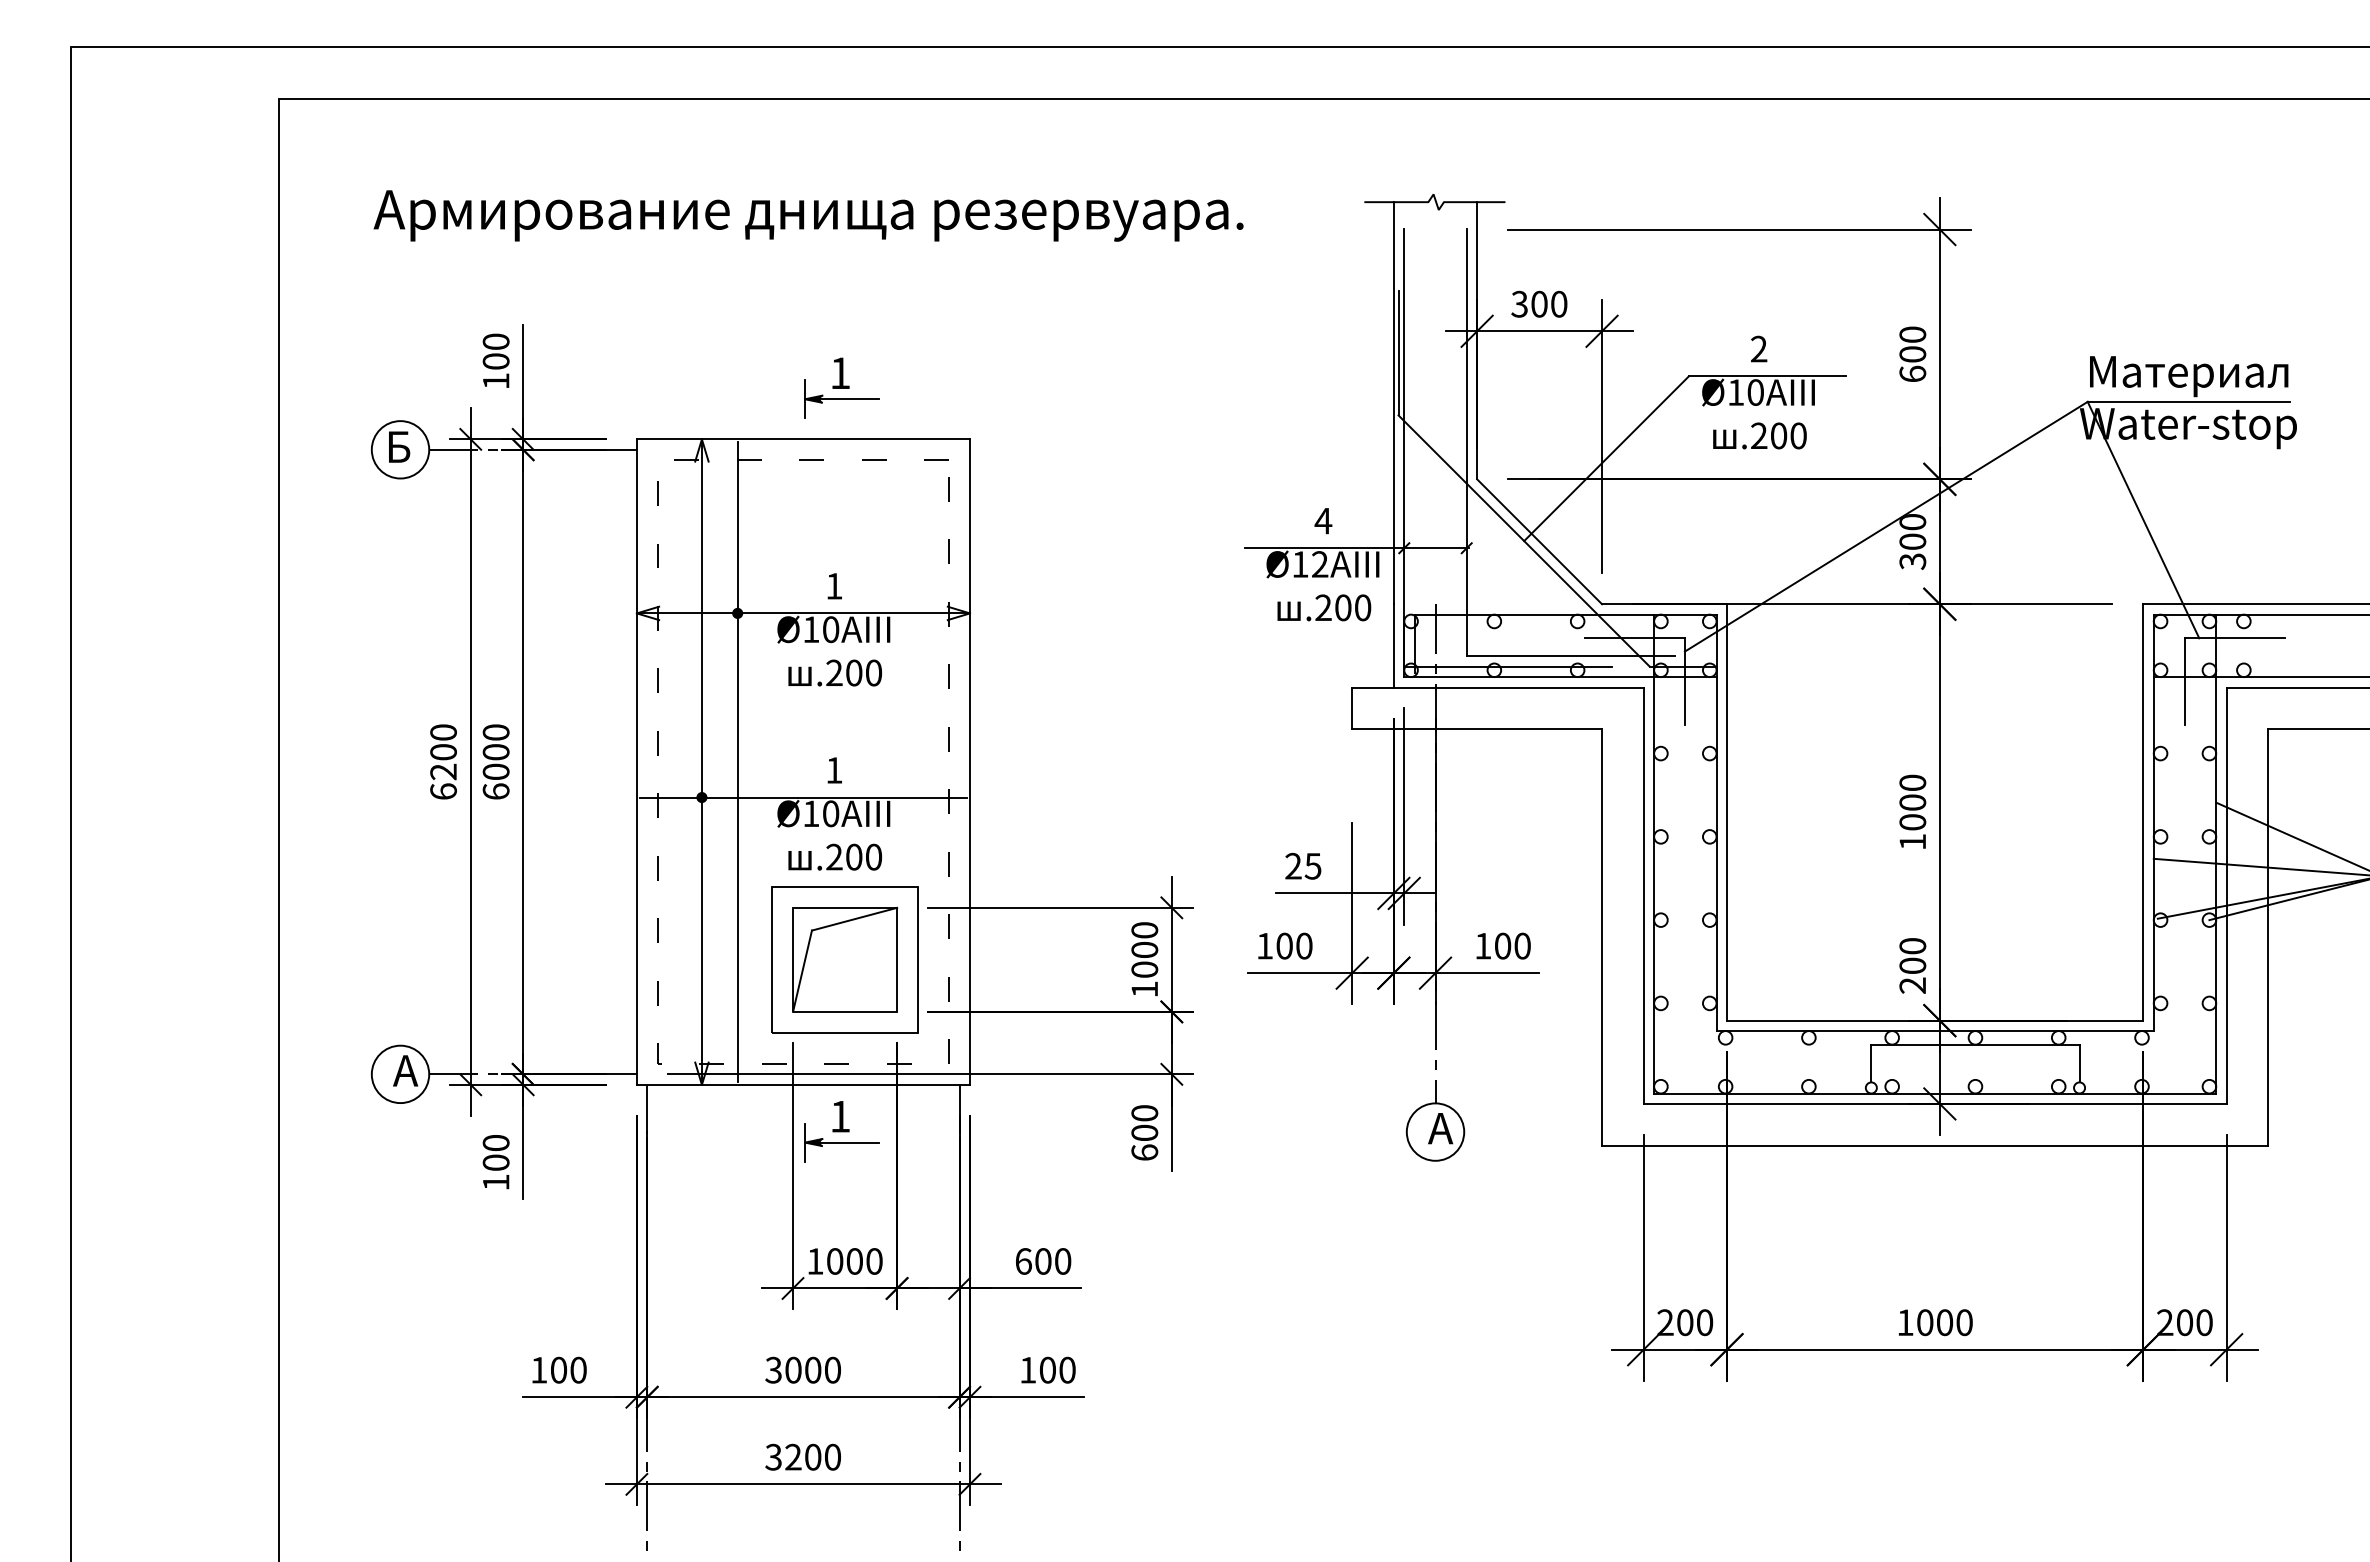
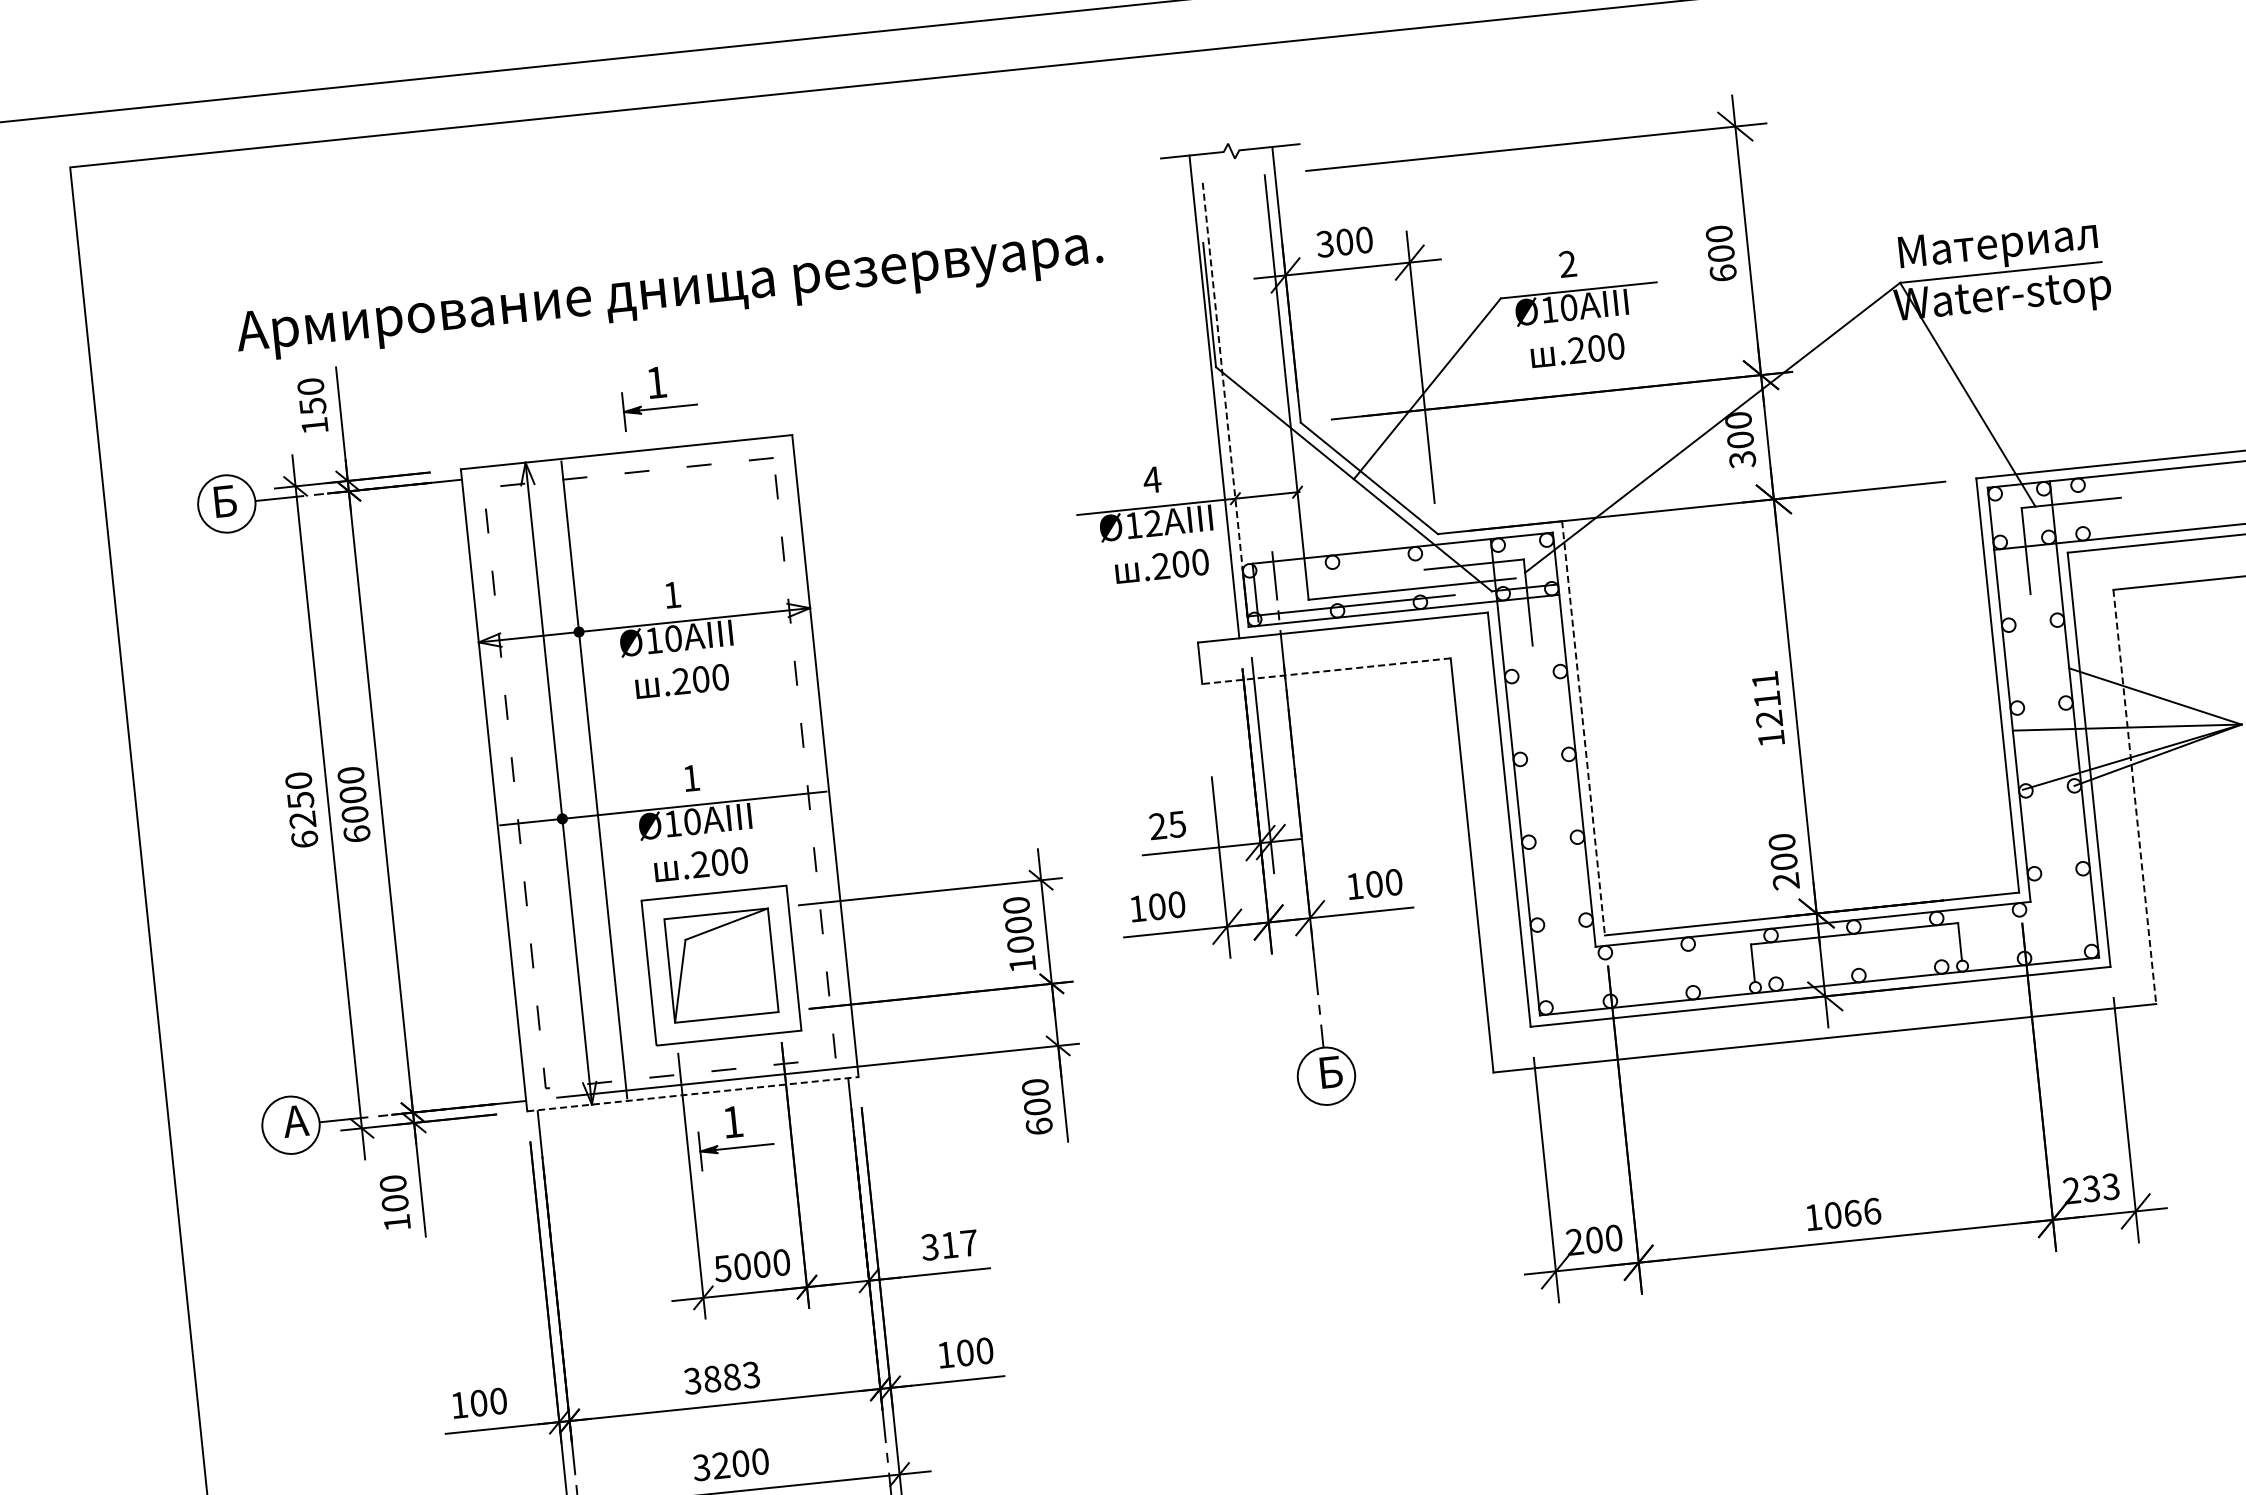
text: (808, 215) -> (669, 293), moved
text: (495, 361) -> (312, 406), 100 -> 150
line: (1404, 448) -> (1225, 399), solid -> dashed
line: (1477, 729) -> (1326, 671), solid -> dashed
text: (443, 752) -> (300, 800), 6200 -> 6250
text: (1912, 802) -> (1767, 699), 1000 -> 1211
line: (1726, 812) -> (1583, 728), solid -> dashed
line: (2268, 937) -> (2135, 797), solid -> dashed
line: (803, 1084) -> (692, 1093), solid -> dashed
text: (1440, 1128) -> (1331, 1072), А -> Б
text: (814, 1261) -> (722, 1268), 1000 -> 5000
text: (1043, 1261) -> (949, 1245), 600 -> 317
text: (1954, 1322) -> (1862, 1212), 1000 -> 1066
text: (2194, 1322) -> (2101, 1187), 200 -> 233
text: (812, 1369) -> (731, 1376), 3000 -> 3883

